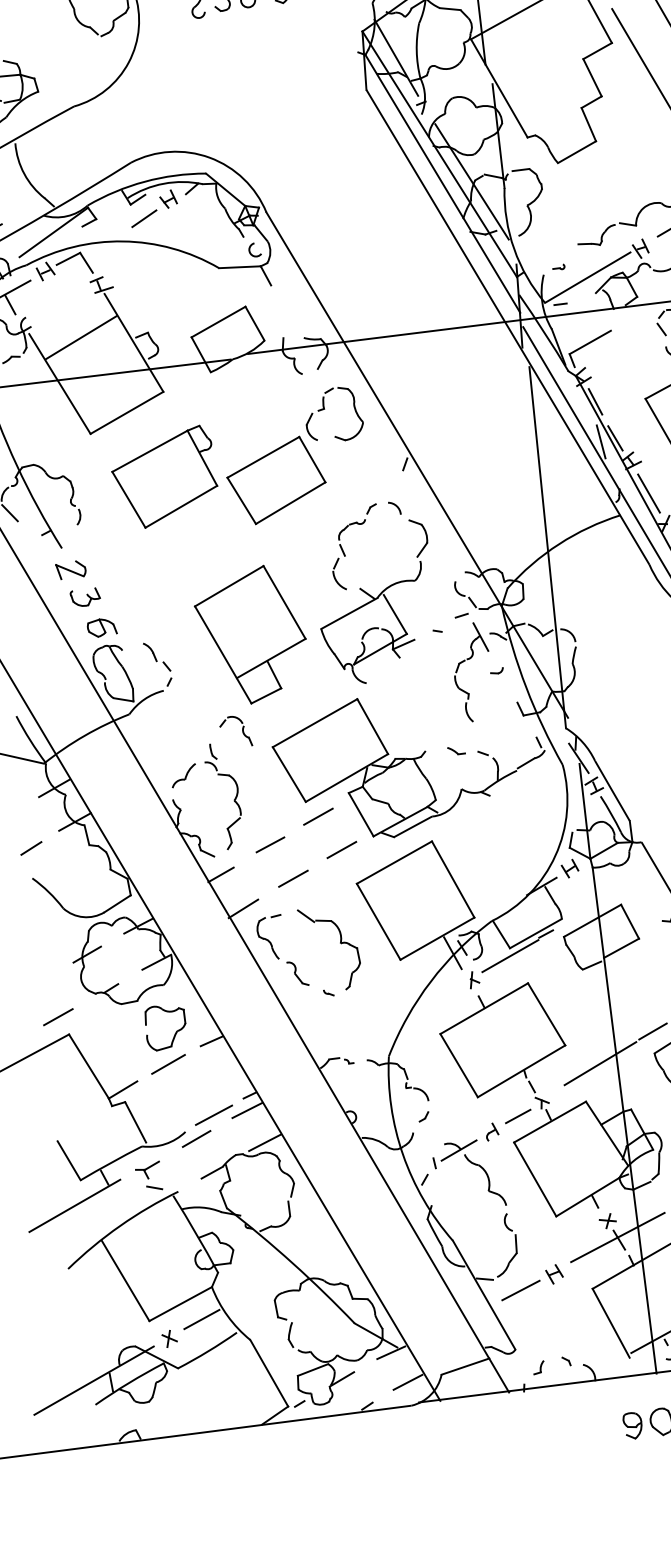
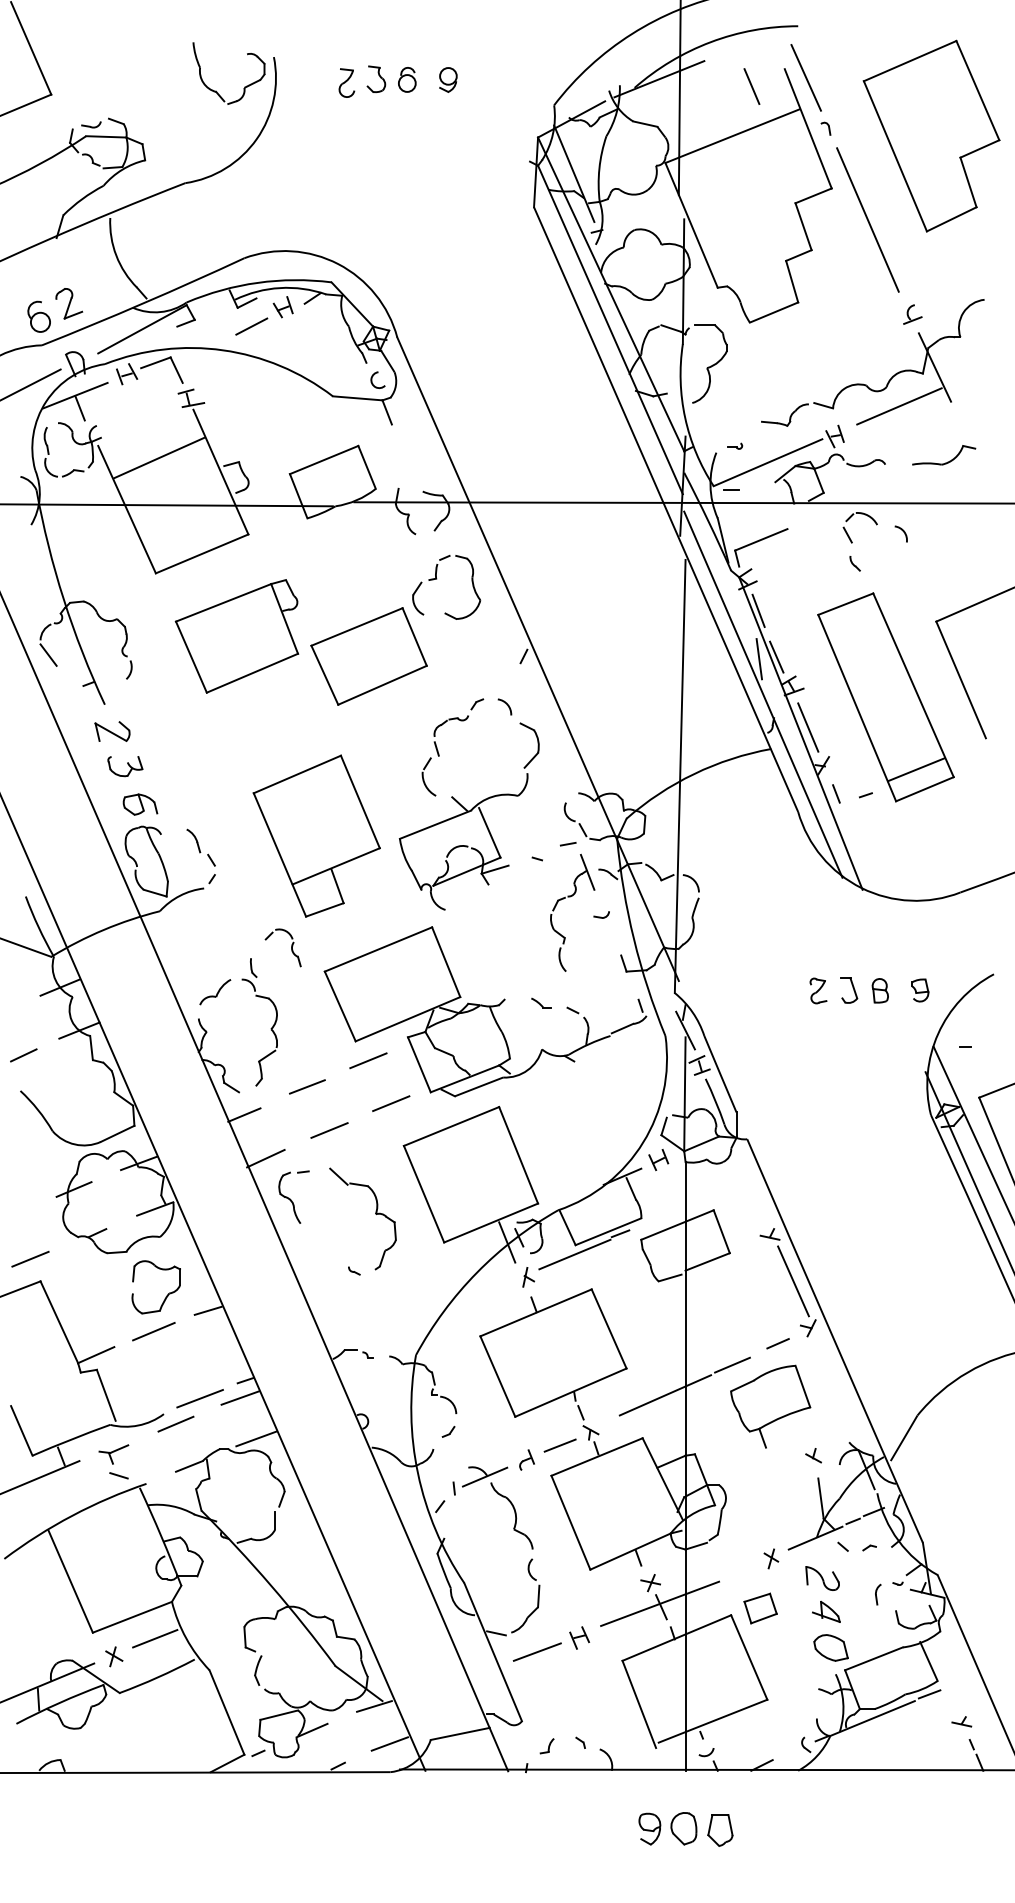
line: (472, 181) -> (645, 331), removed
part: (297, 973) -> (320, 1243), removed

